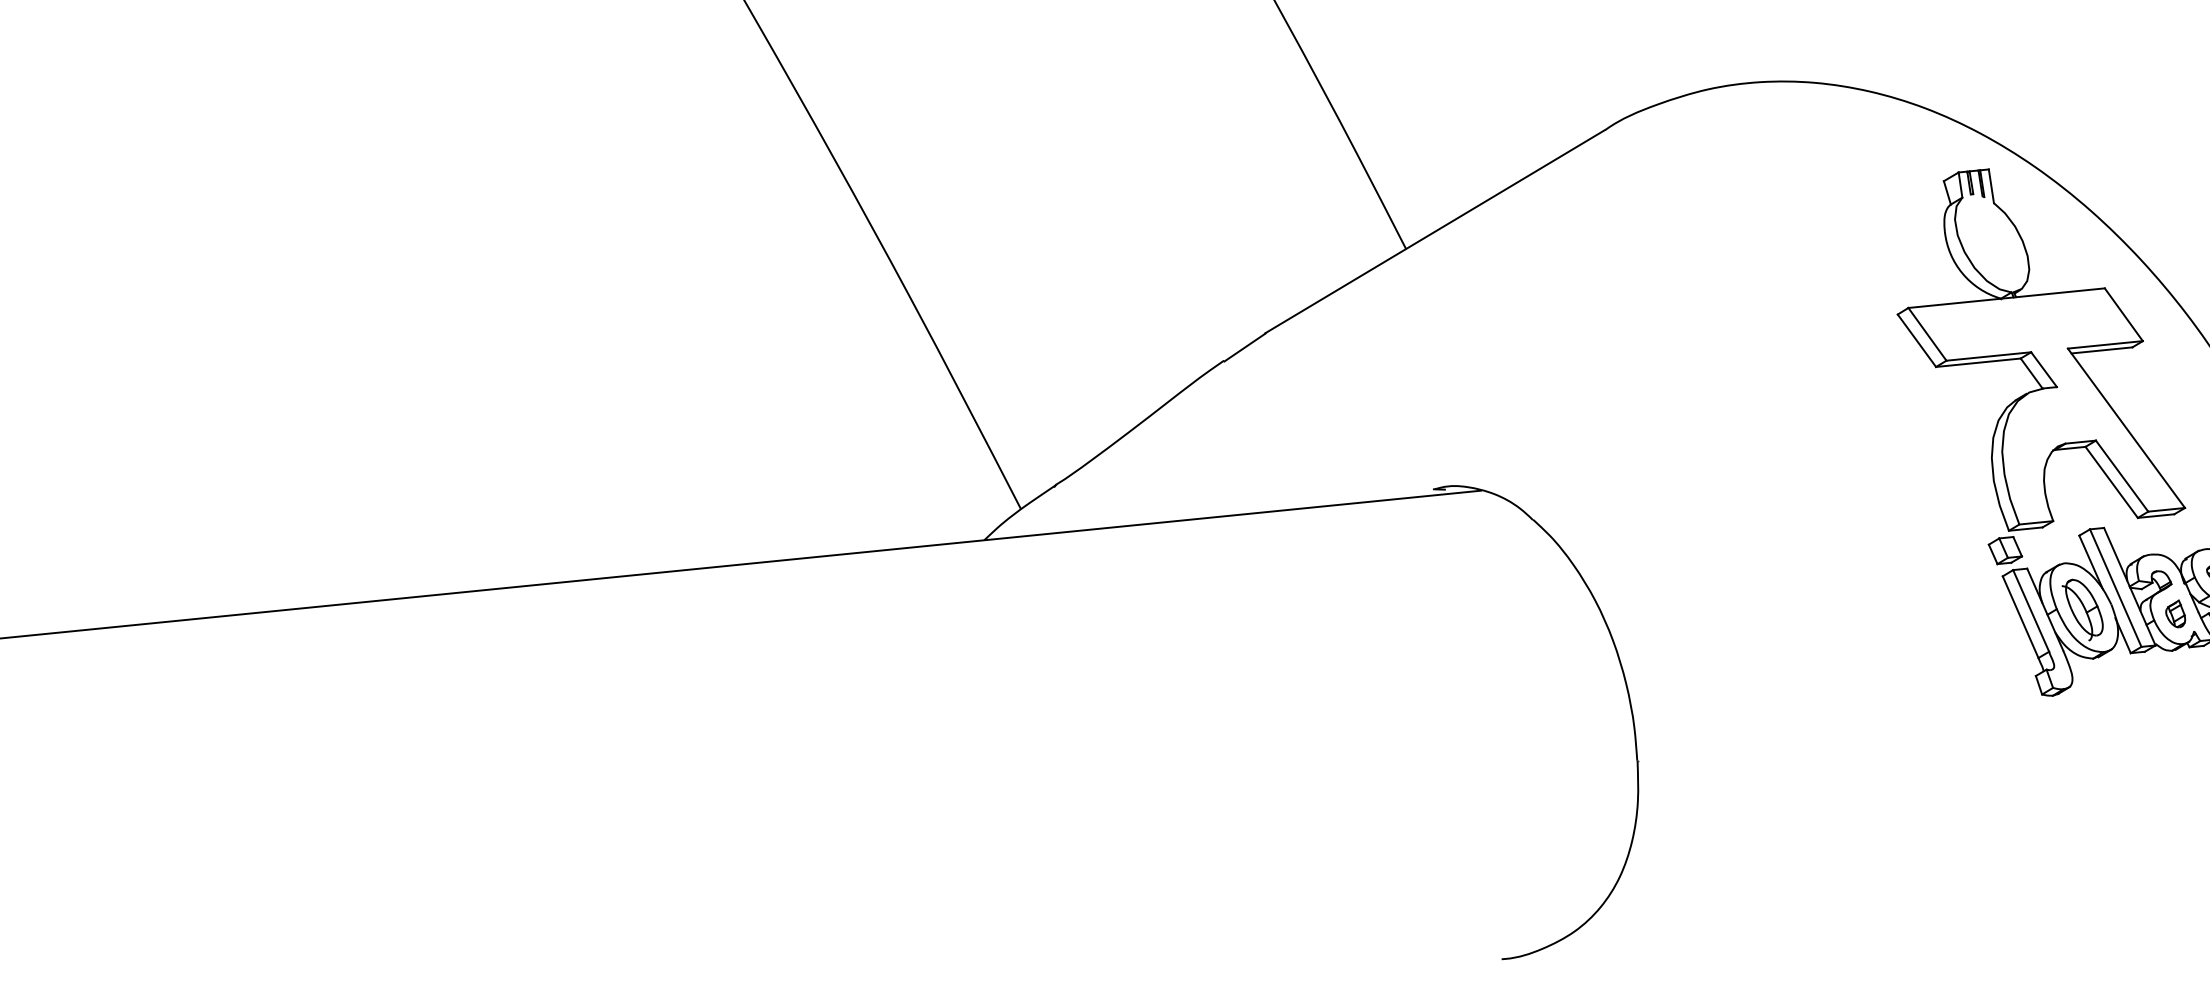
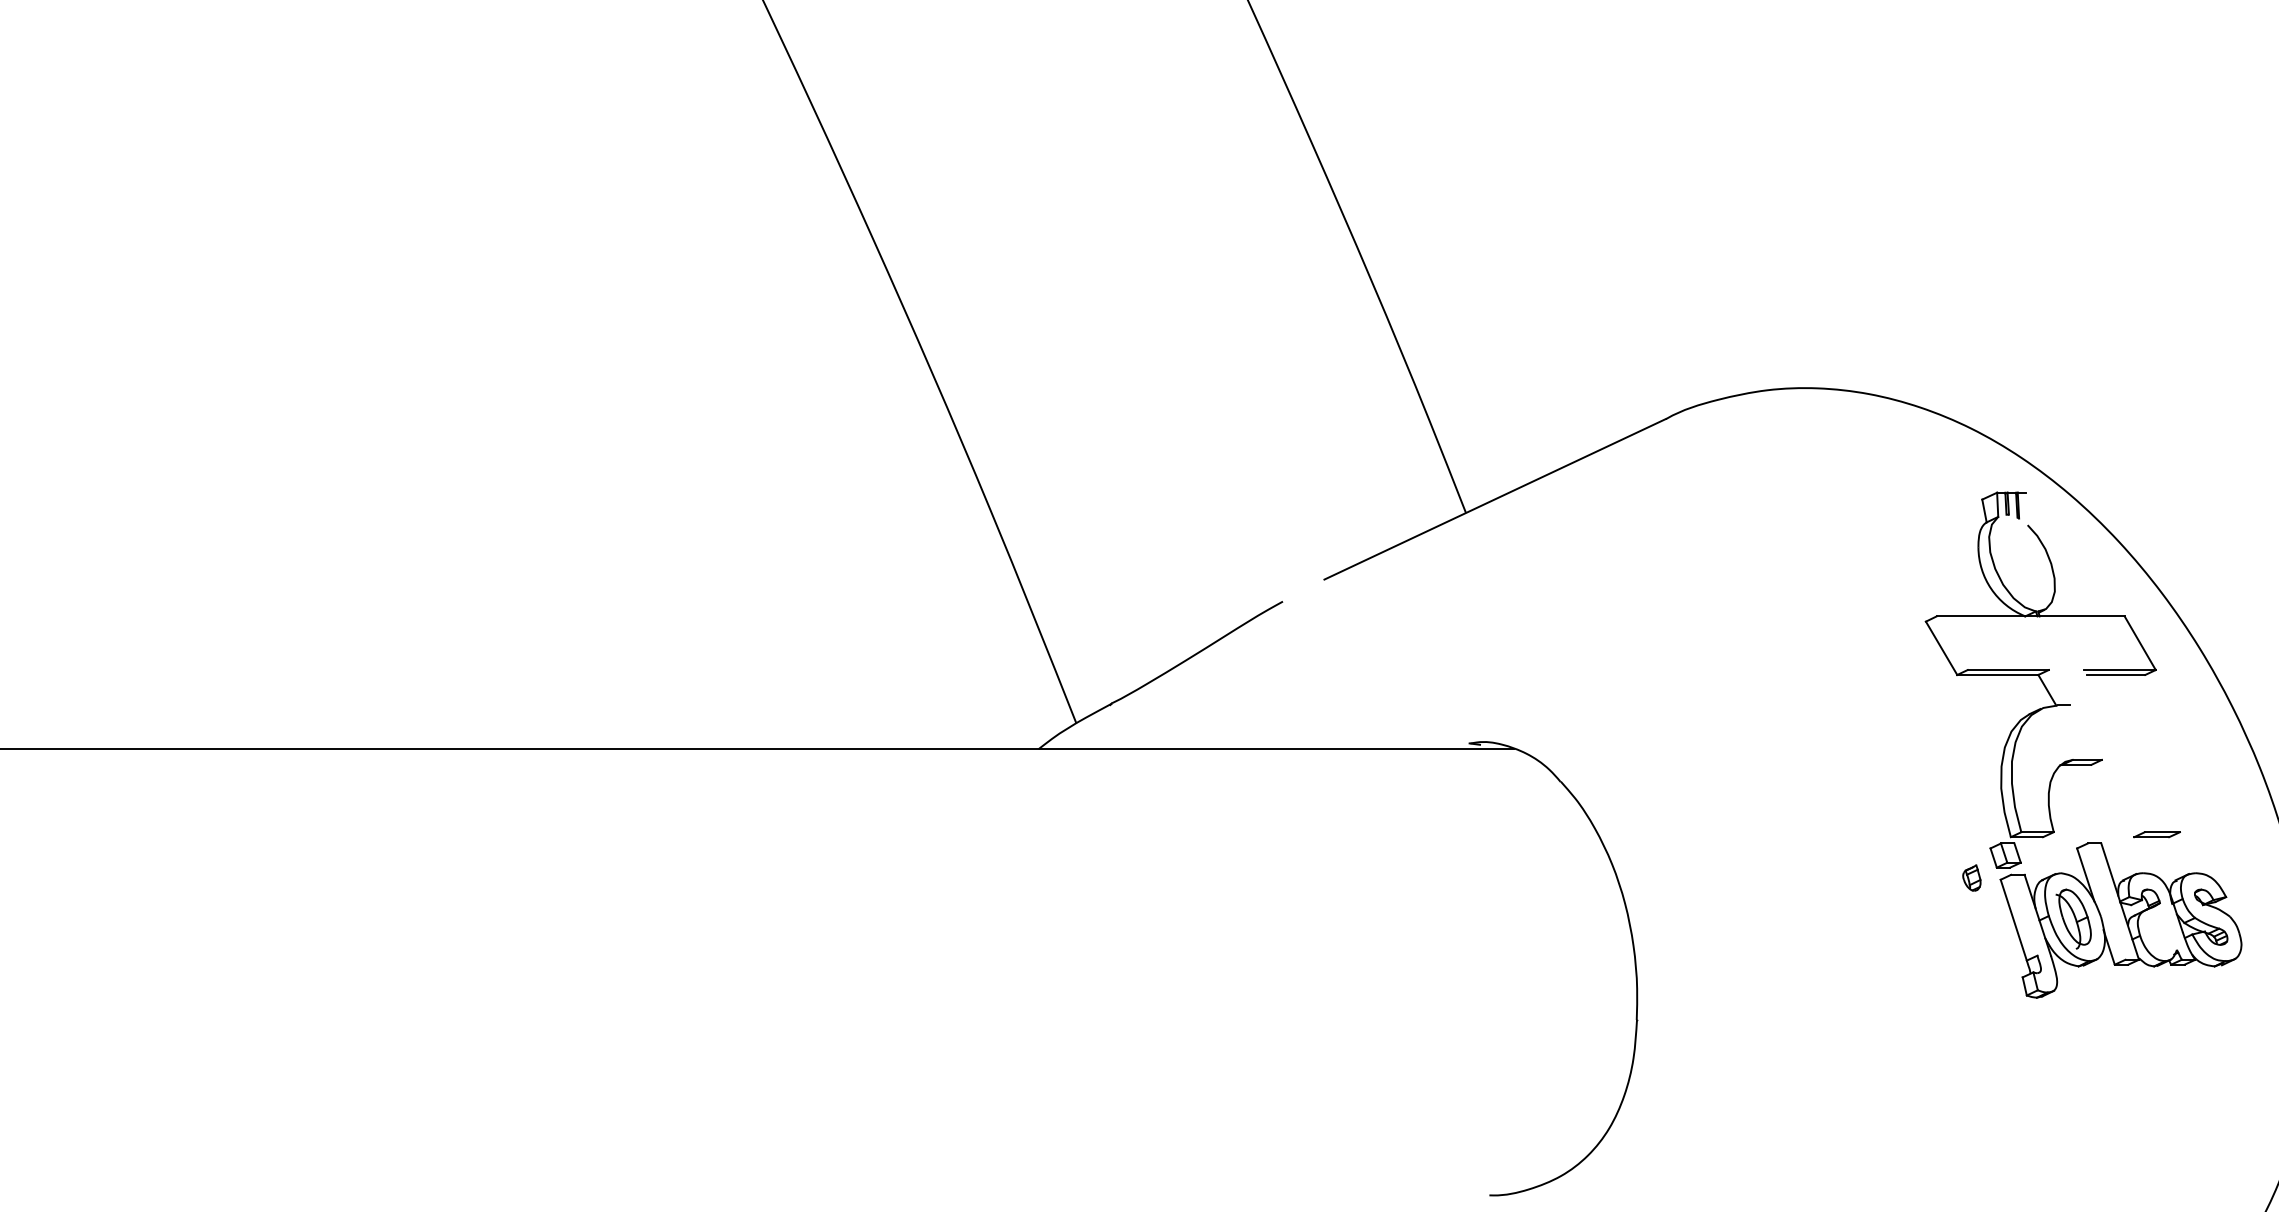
line: (1991, 185) -> (2026, 508), removed
line: (1926, 334) -> (1951, 643), removed
line: (1244, 346) -> (1303, 590), removed
line: (2043, 369) -> (2058, 687), removed
line: (2126, 428) -> (2131, 751), removed
line: (2121, 475) -> (2122, 795), removed
line: (2111, 481) -> (2112, 800), removed
line: (2115, 588) -> (2106, 901), removed
line: (2031, 610) -> (2024, 914), removed
part: (2175, 613) -> (1971, 877), moved

